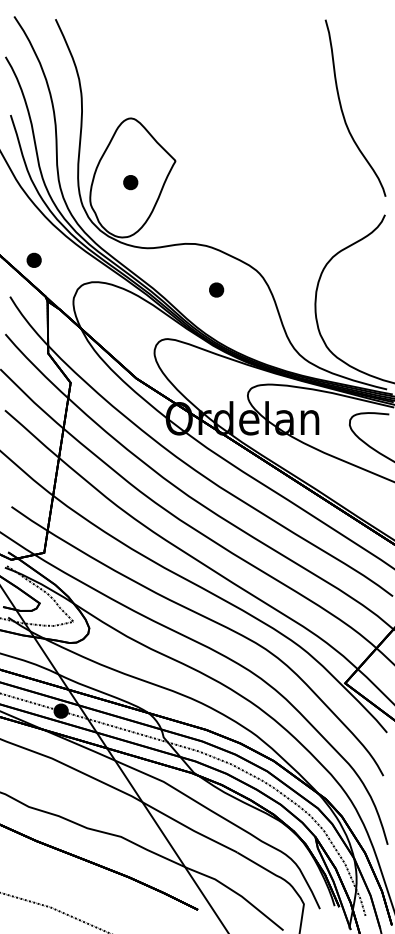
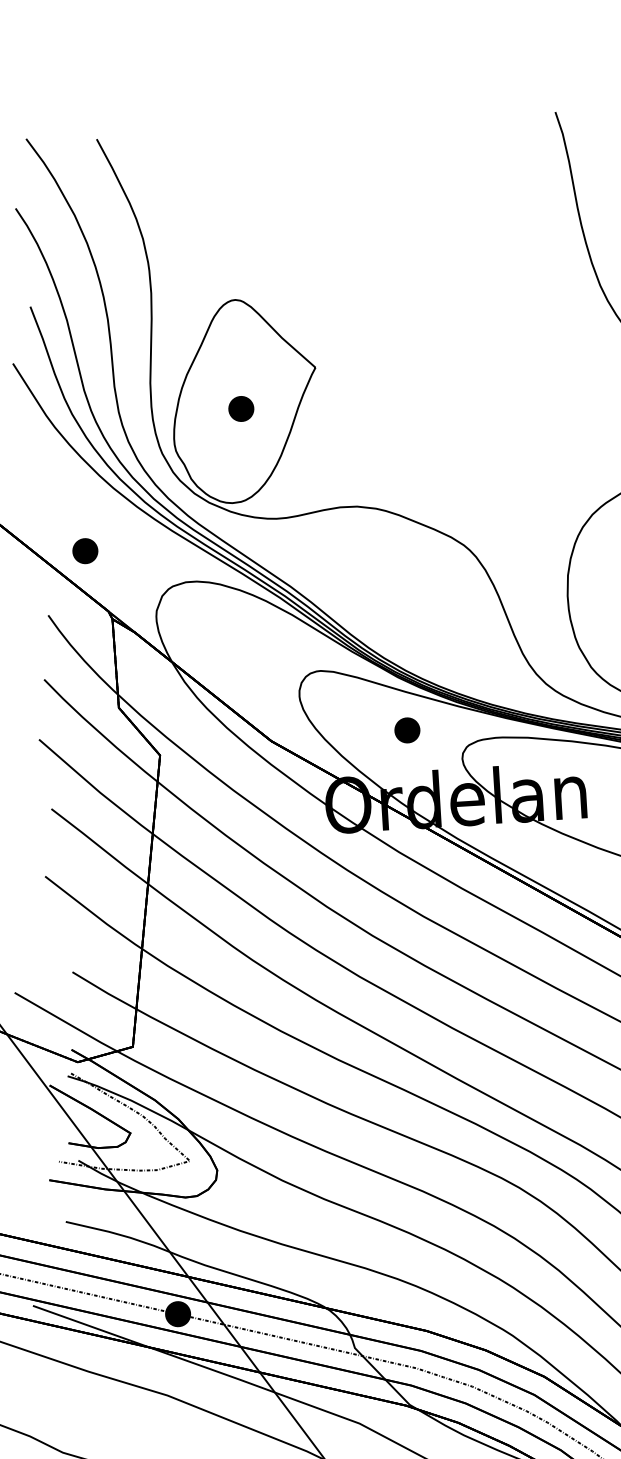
part: (216, 289) -> (407, 729), moved

